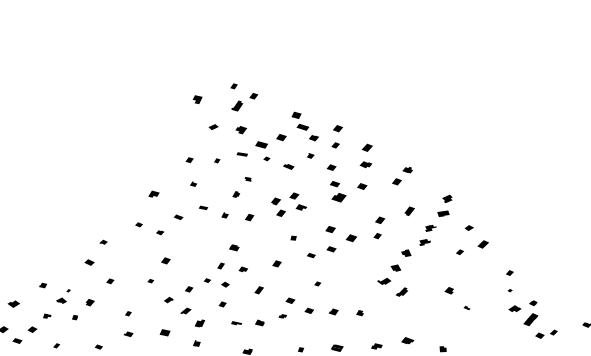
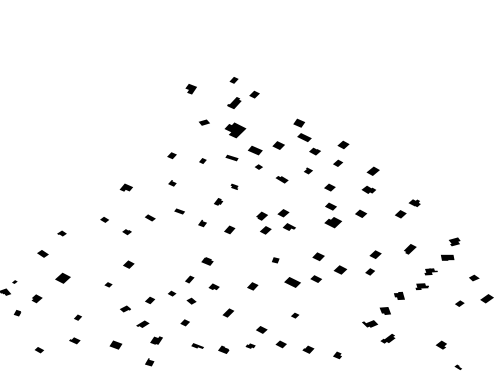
part: (240, 130) -> (233, 130), size x1.6
part: (311, 255) -> (292, 282), size x1.6
part: (110, 281) -> (63, 278), size x1.6

